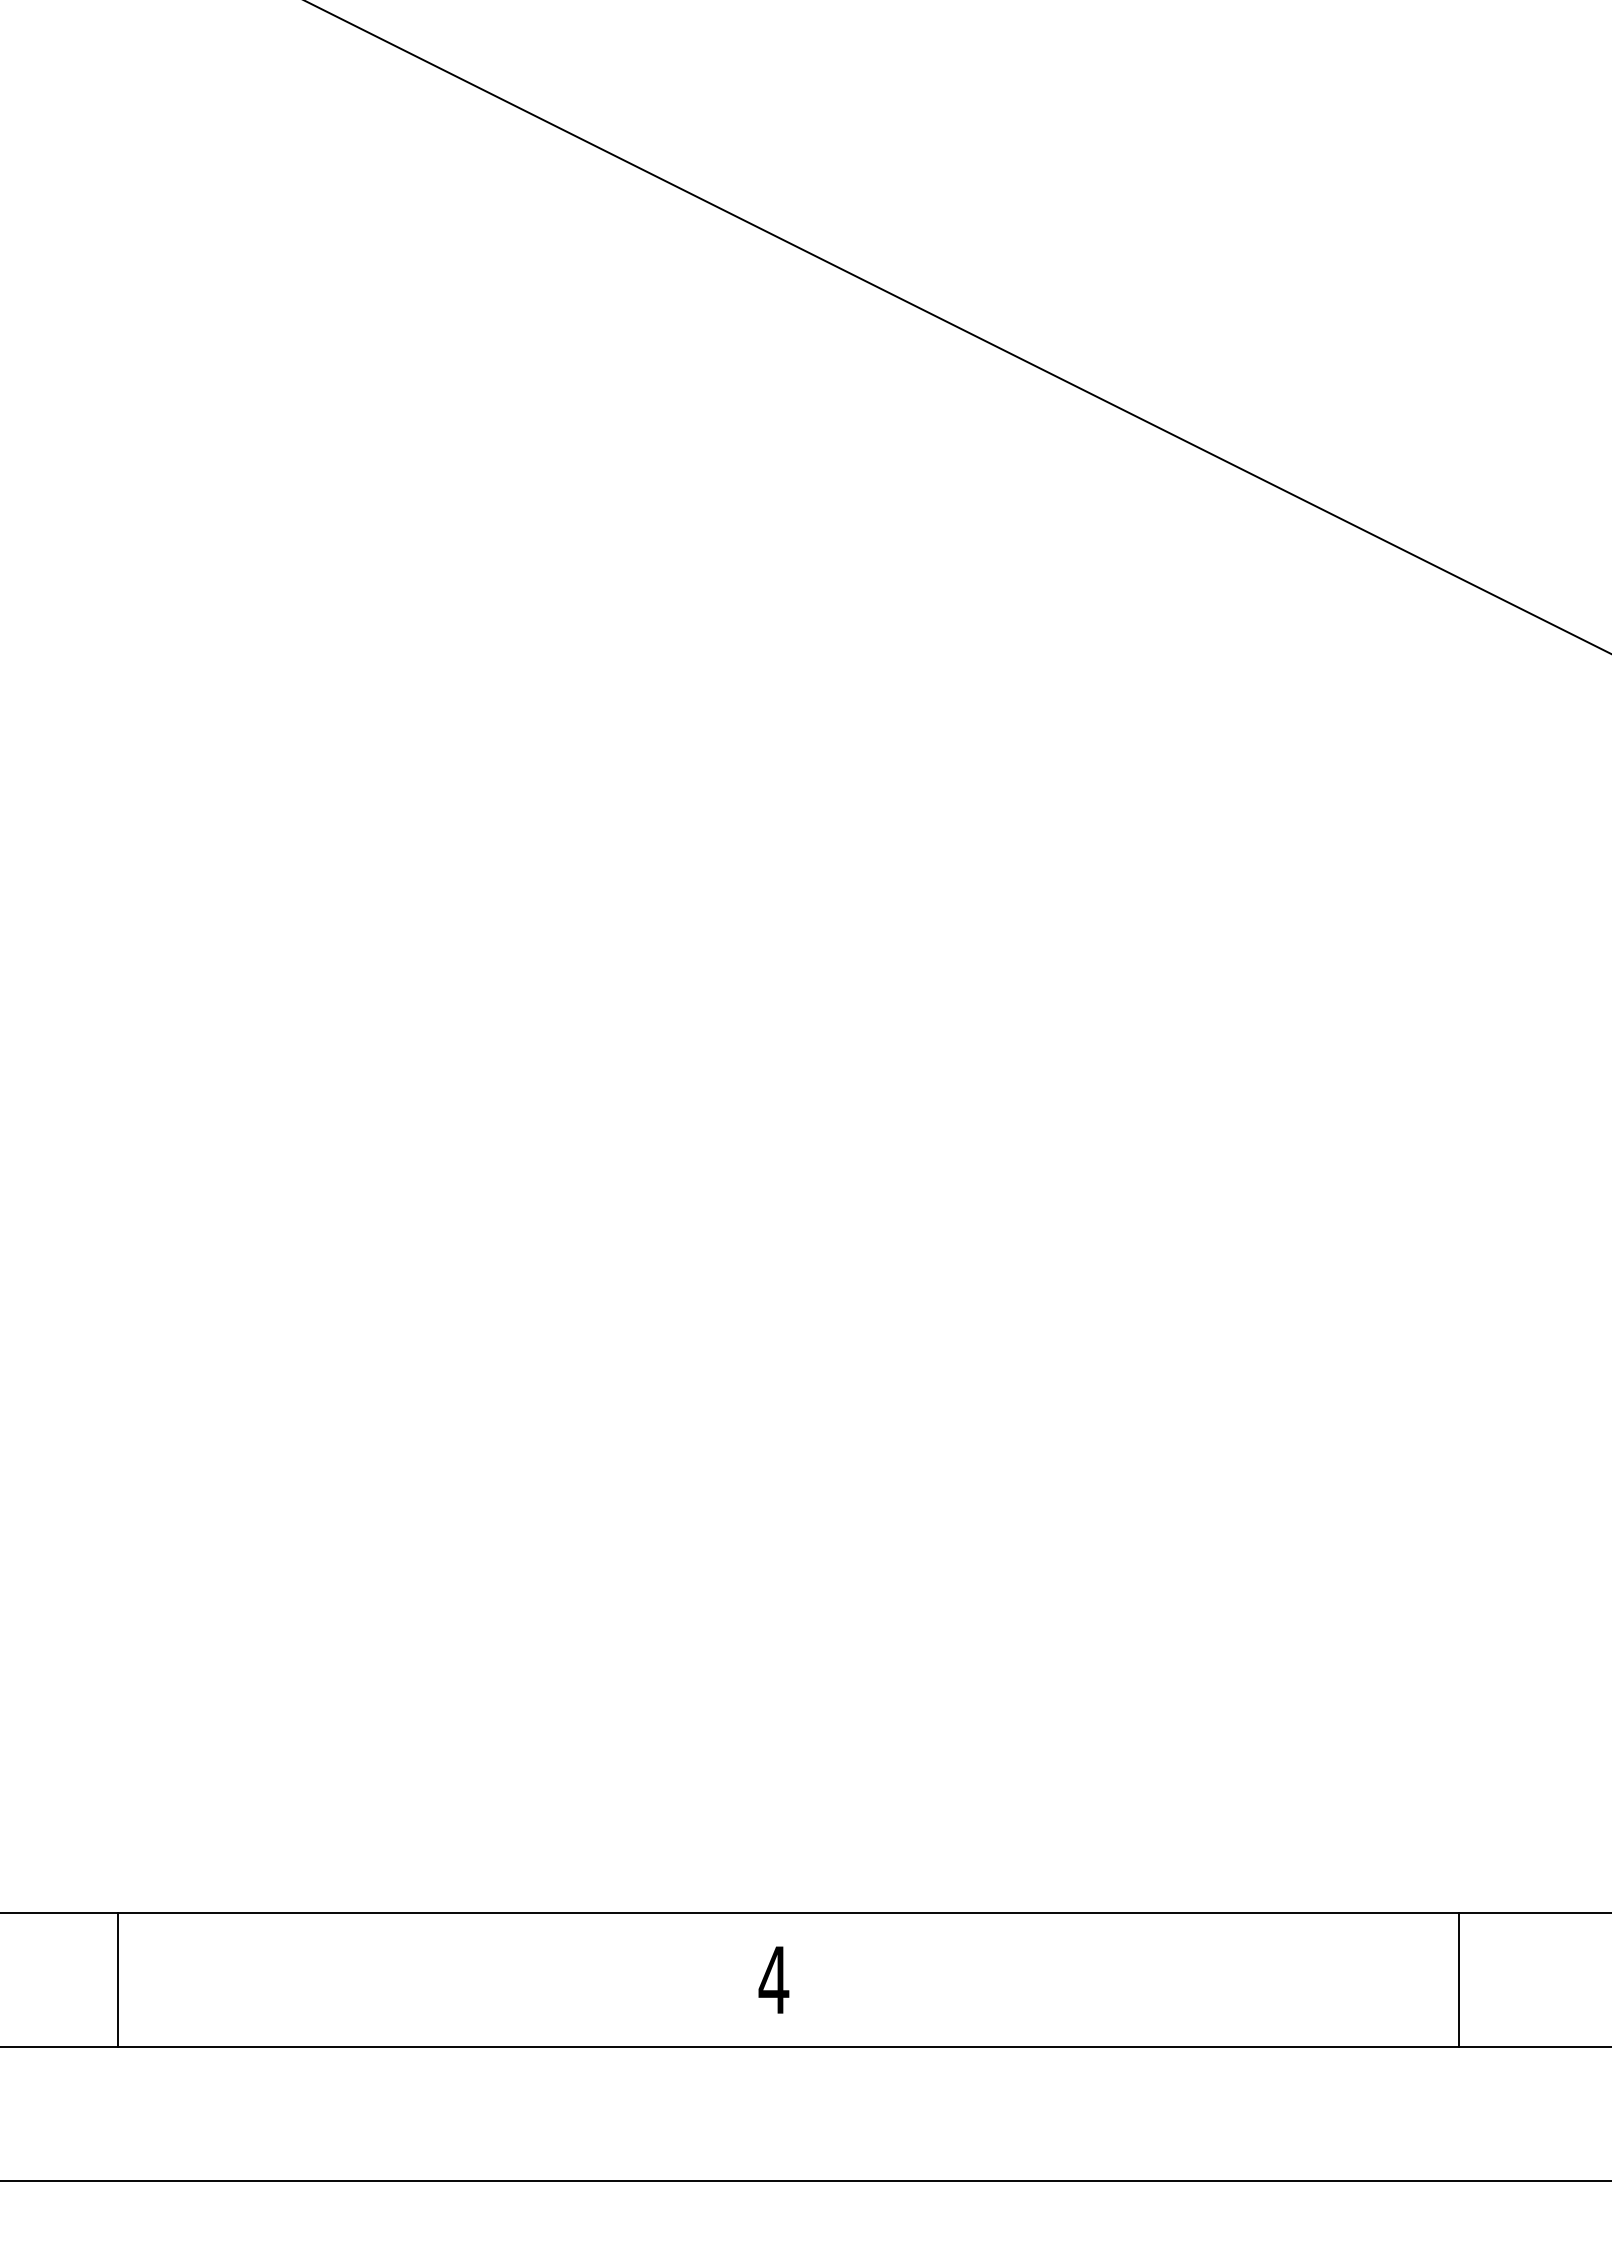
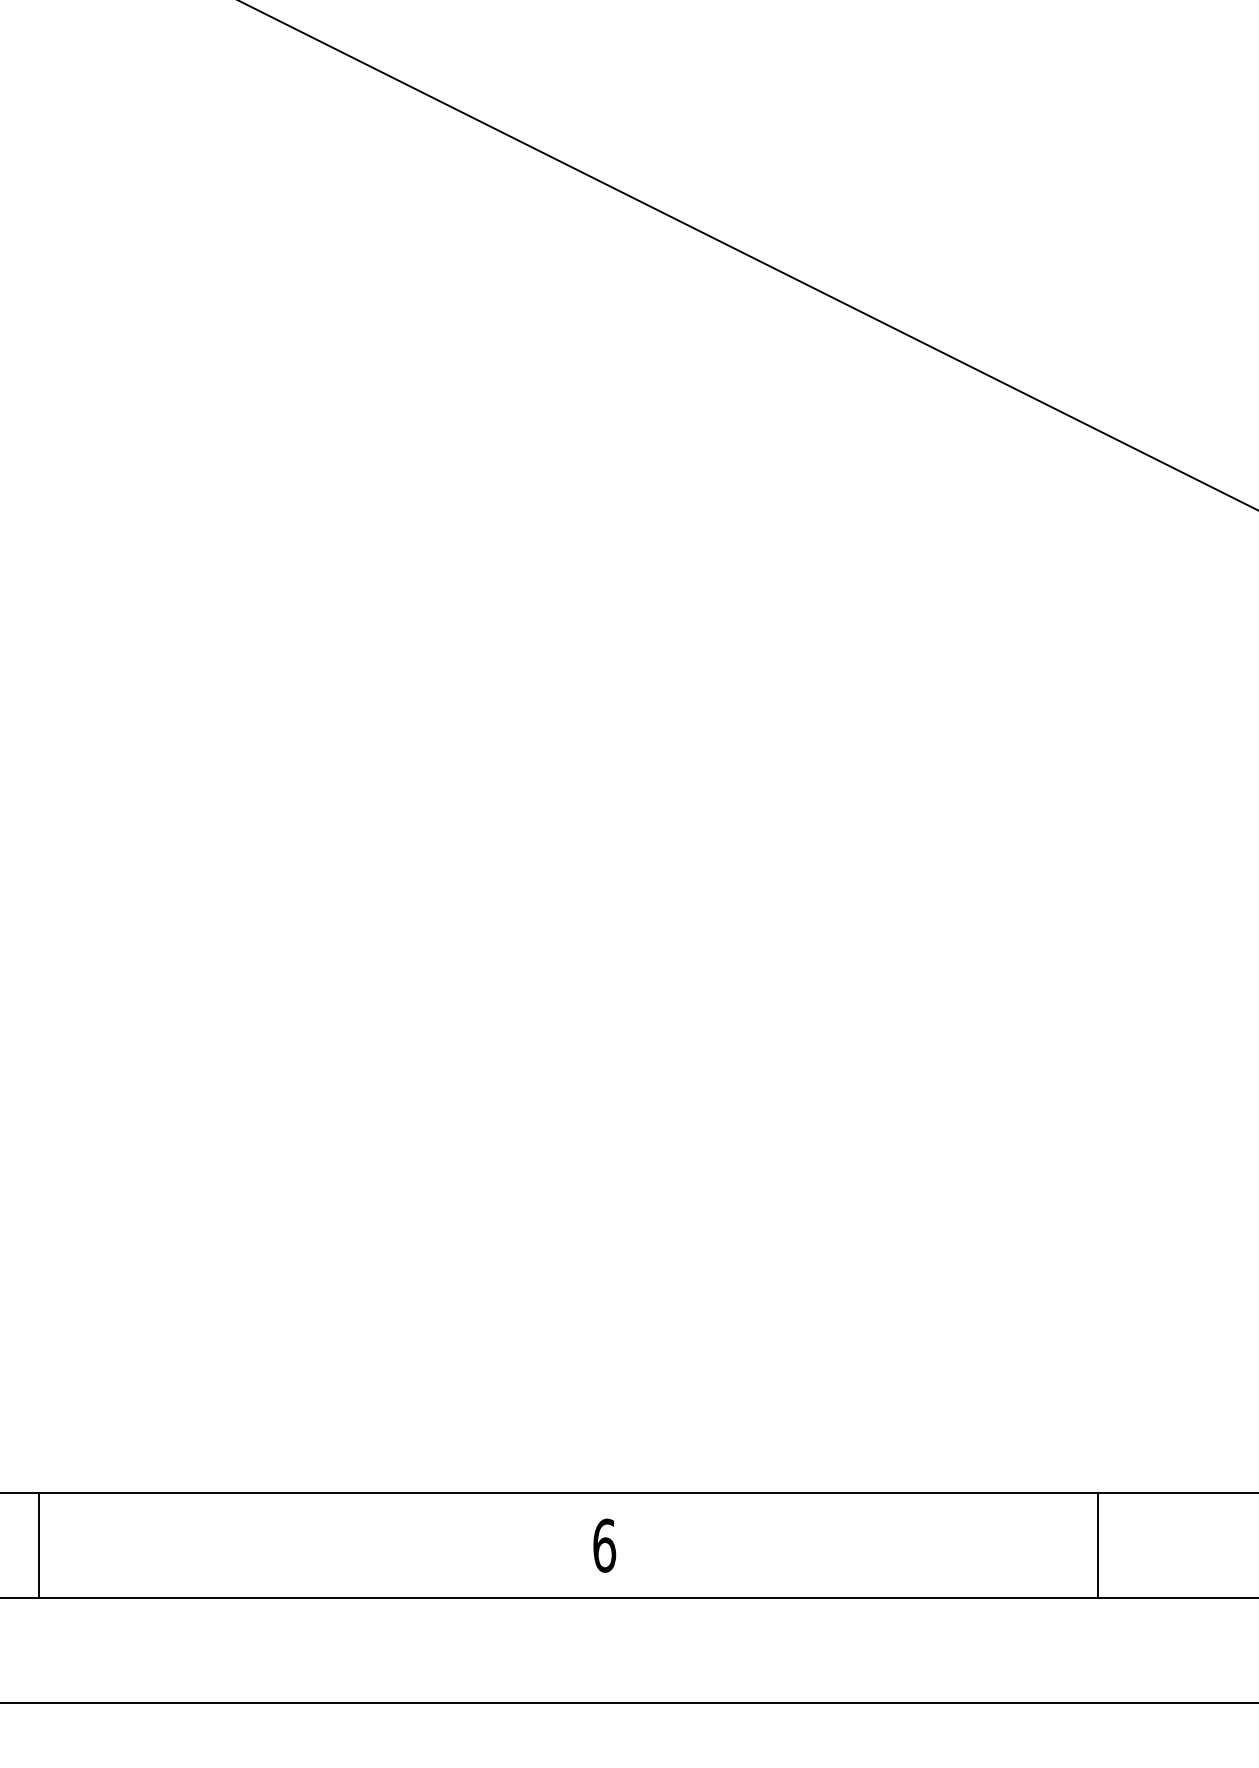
text: (773, 1979) -> (604, 1545), 4 -> 6
line: (118, 1980) -> (39, 1546), moved
line: (1458, 1980) -> (1097, 1546), moved

